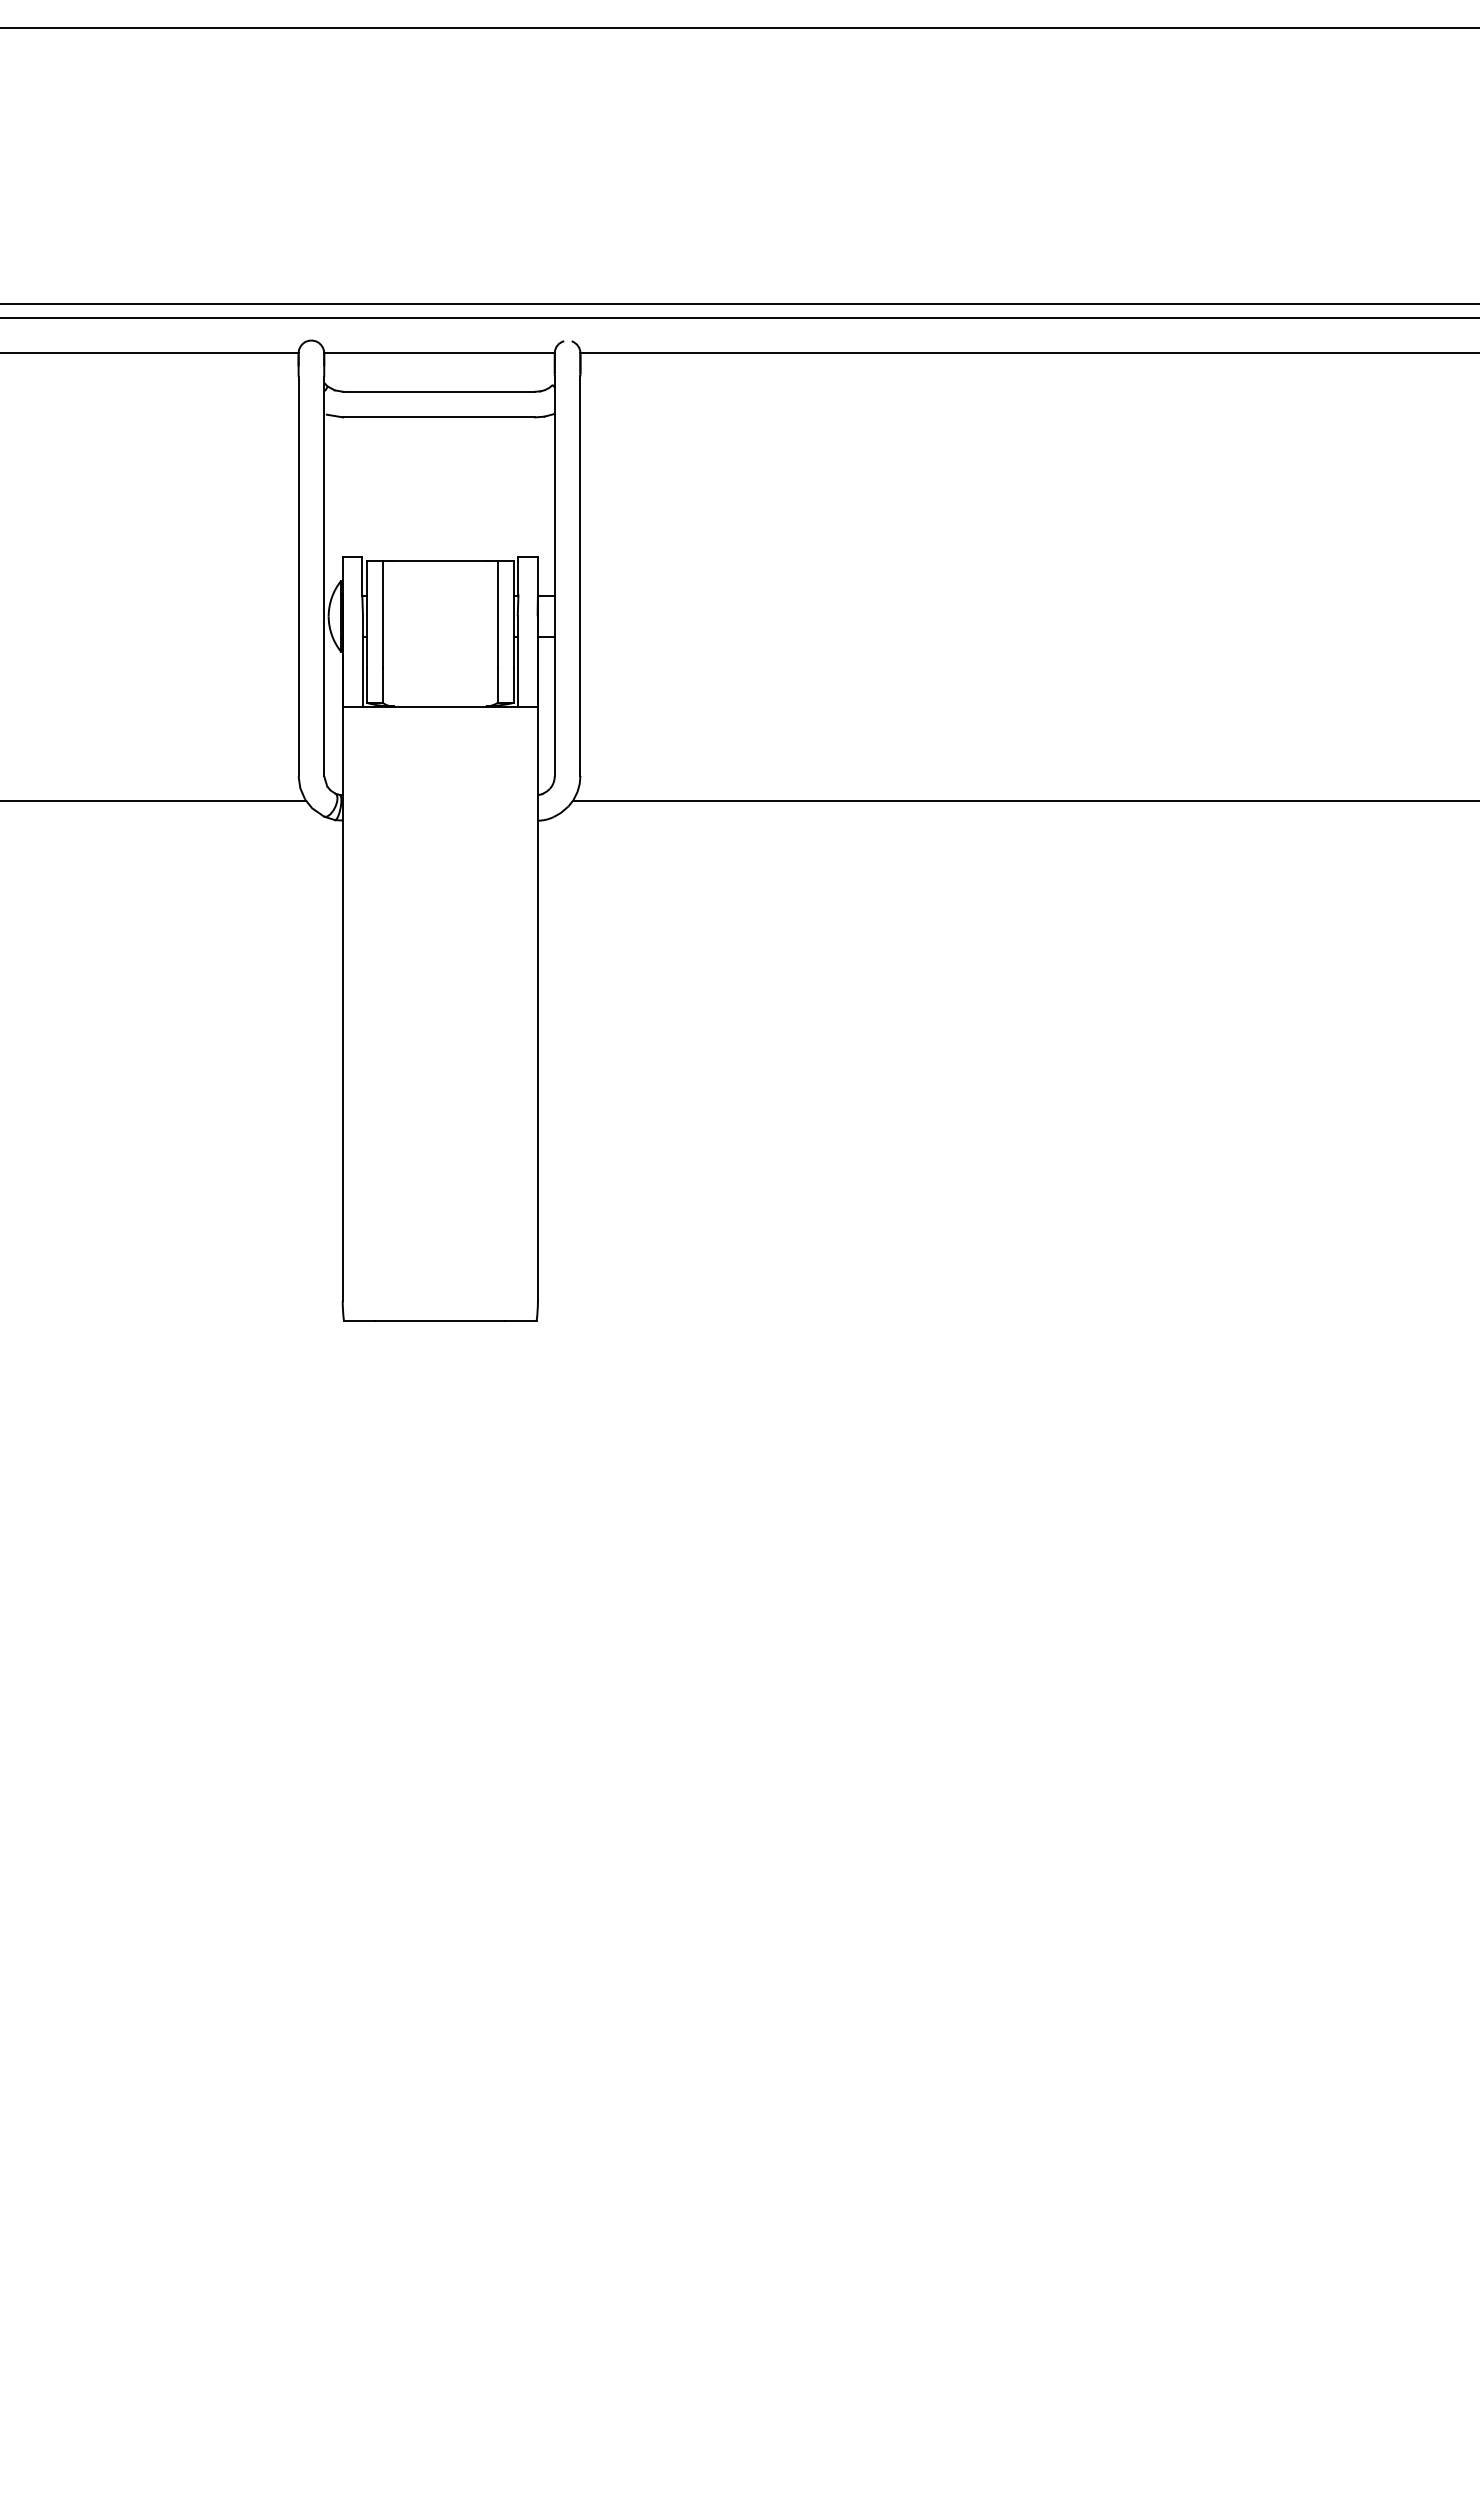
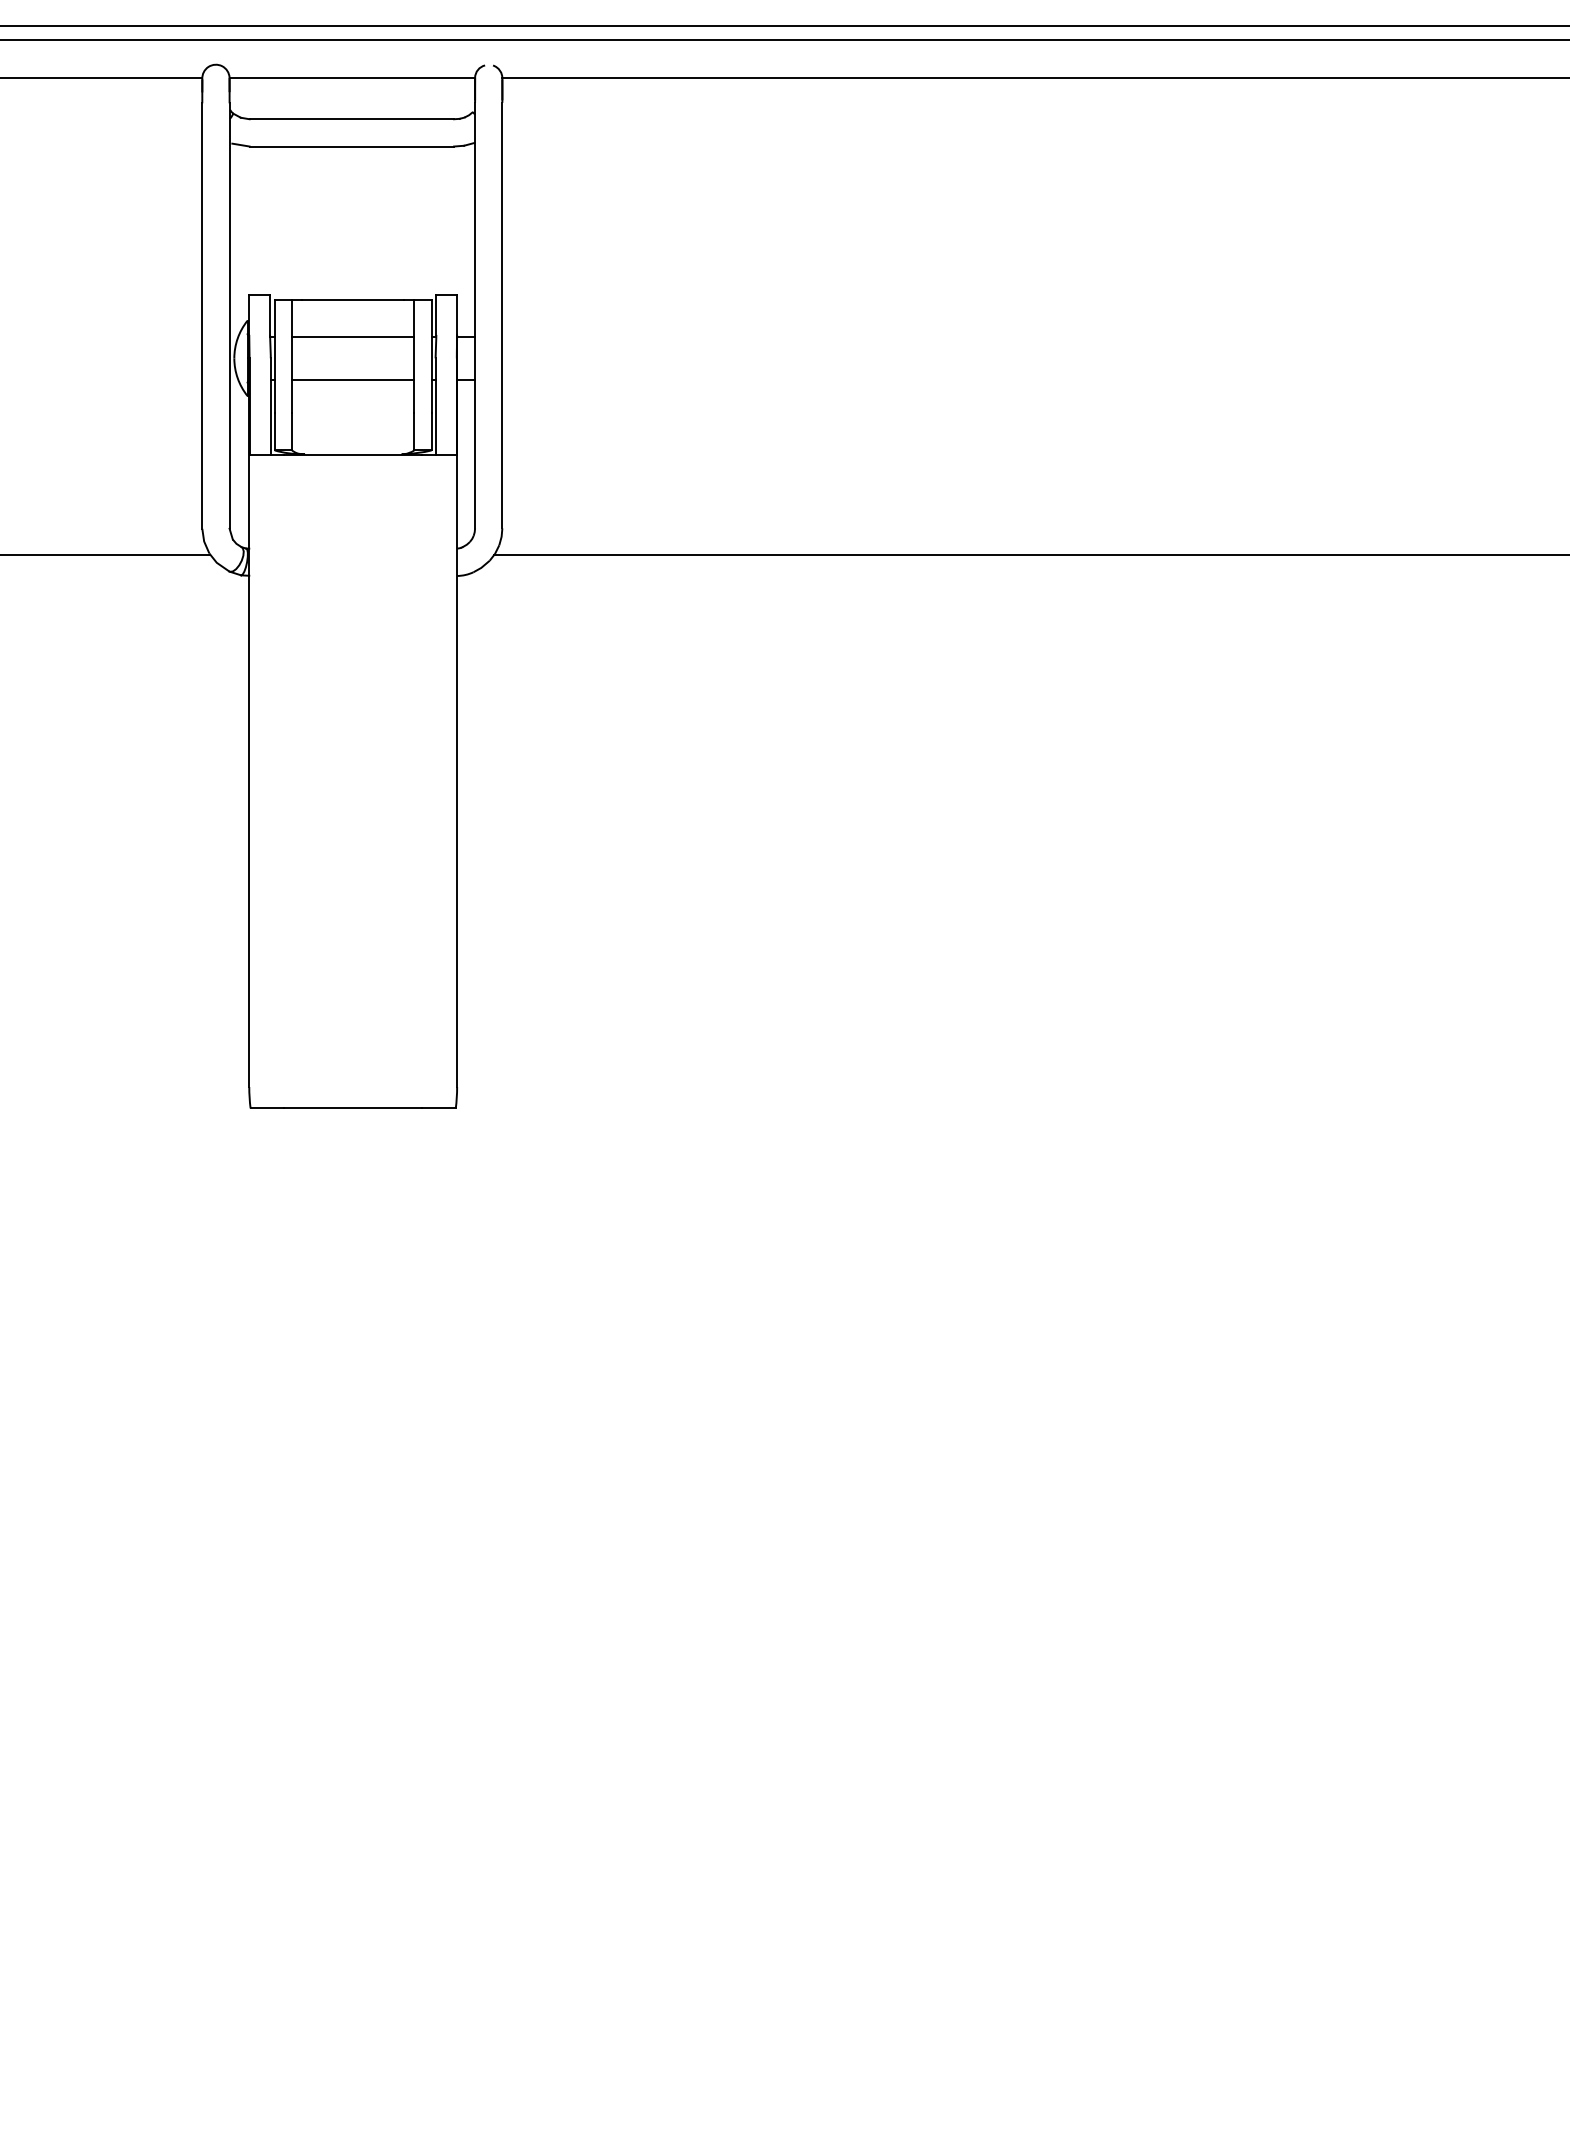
line: (439, 596) -> (352, 337), added
line: (439, 636) -> (352, 379), added

